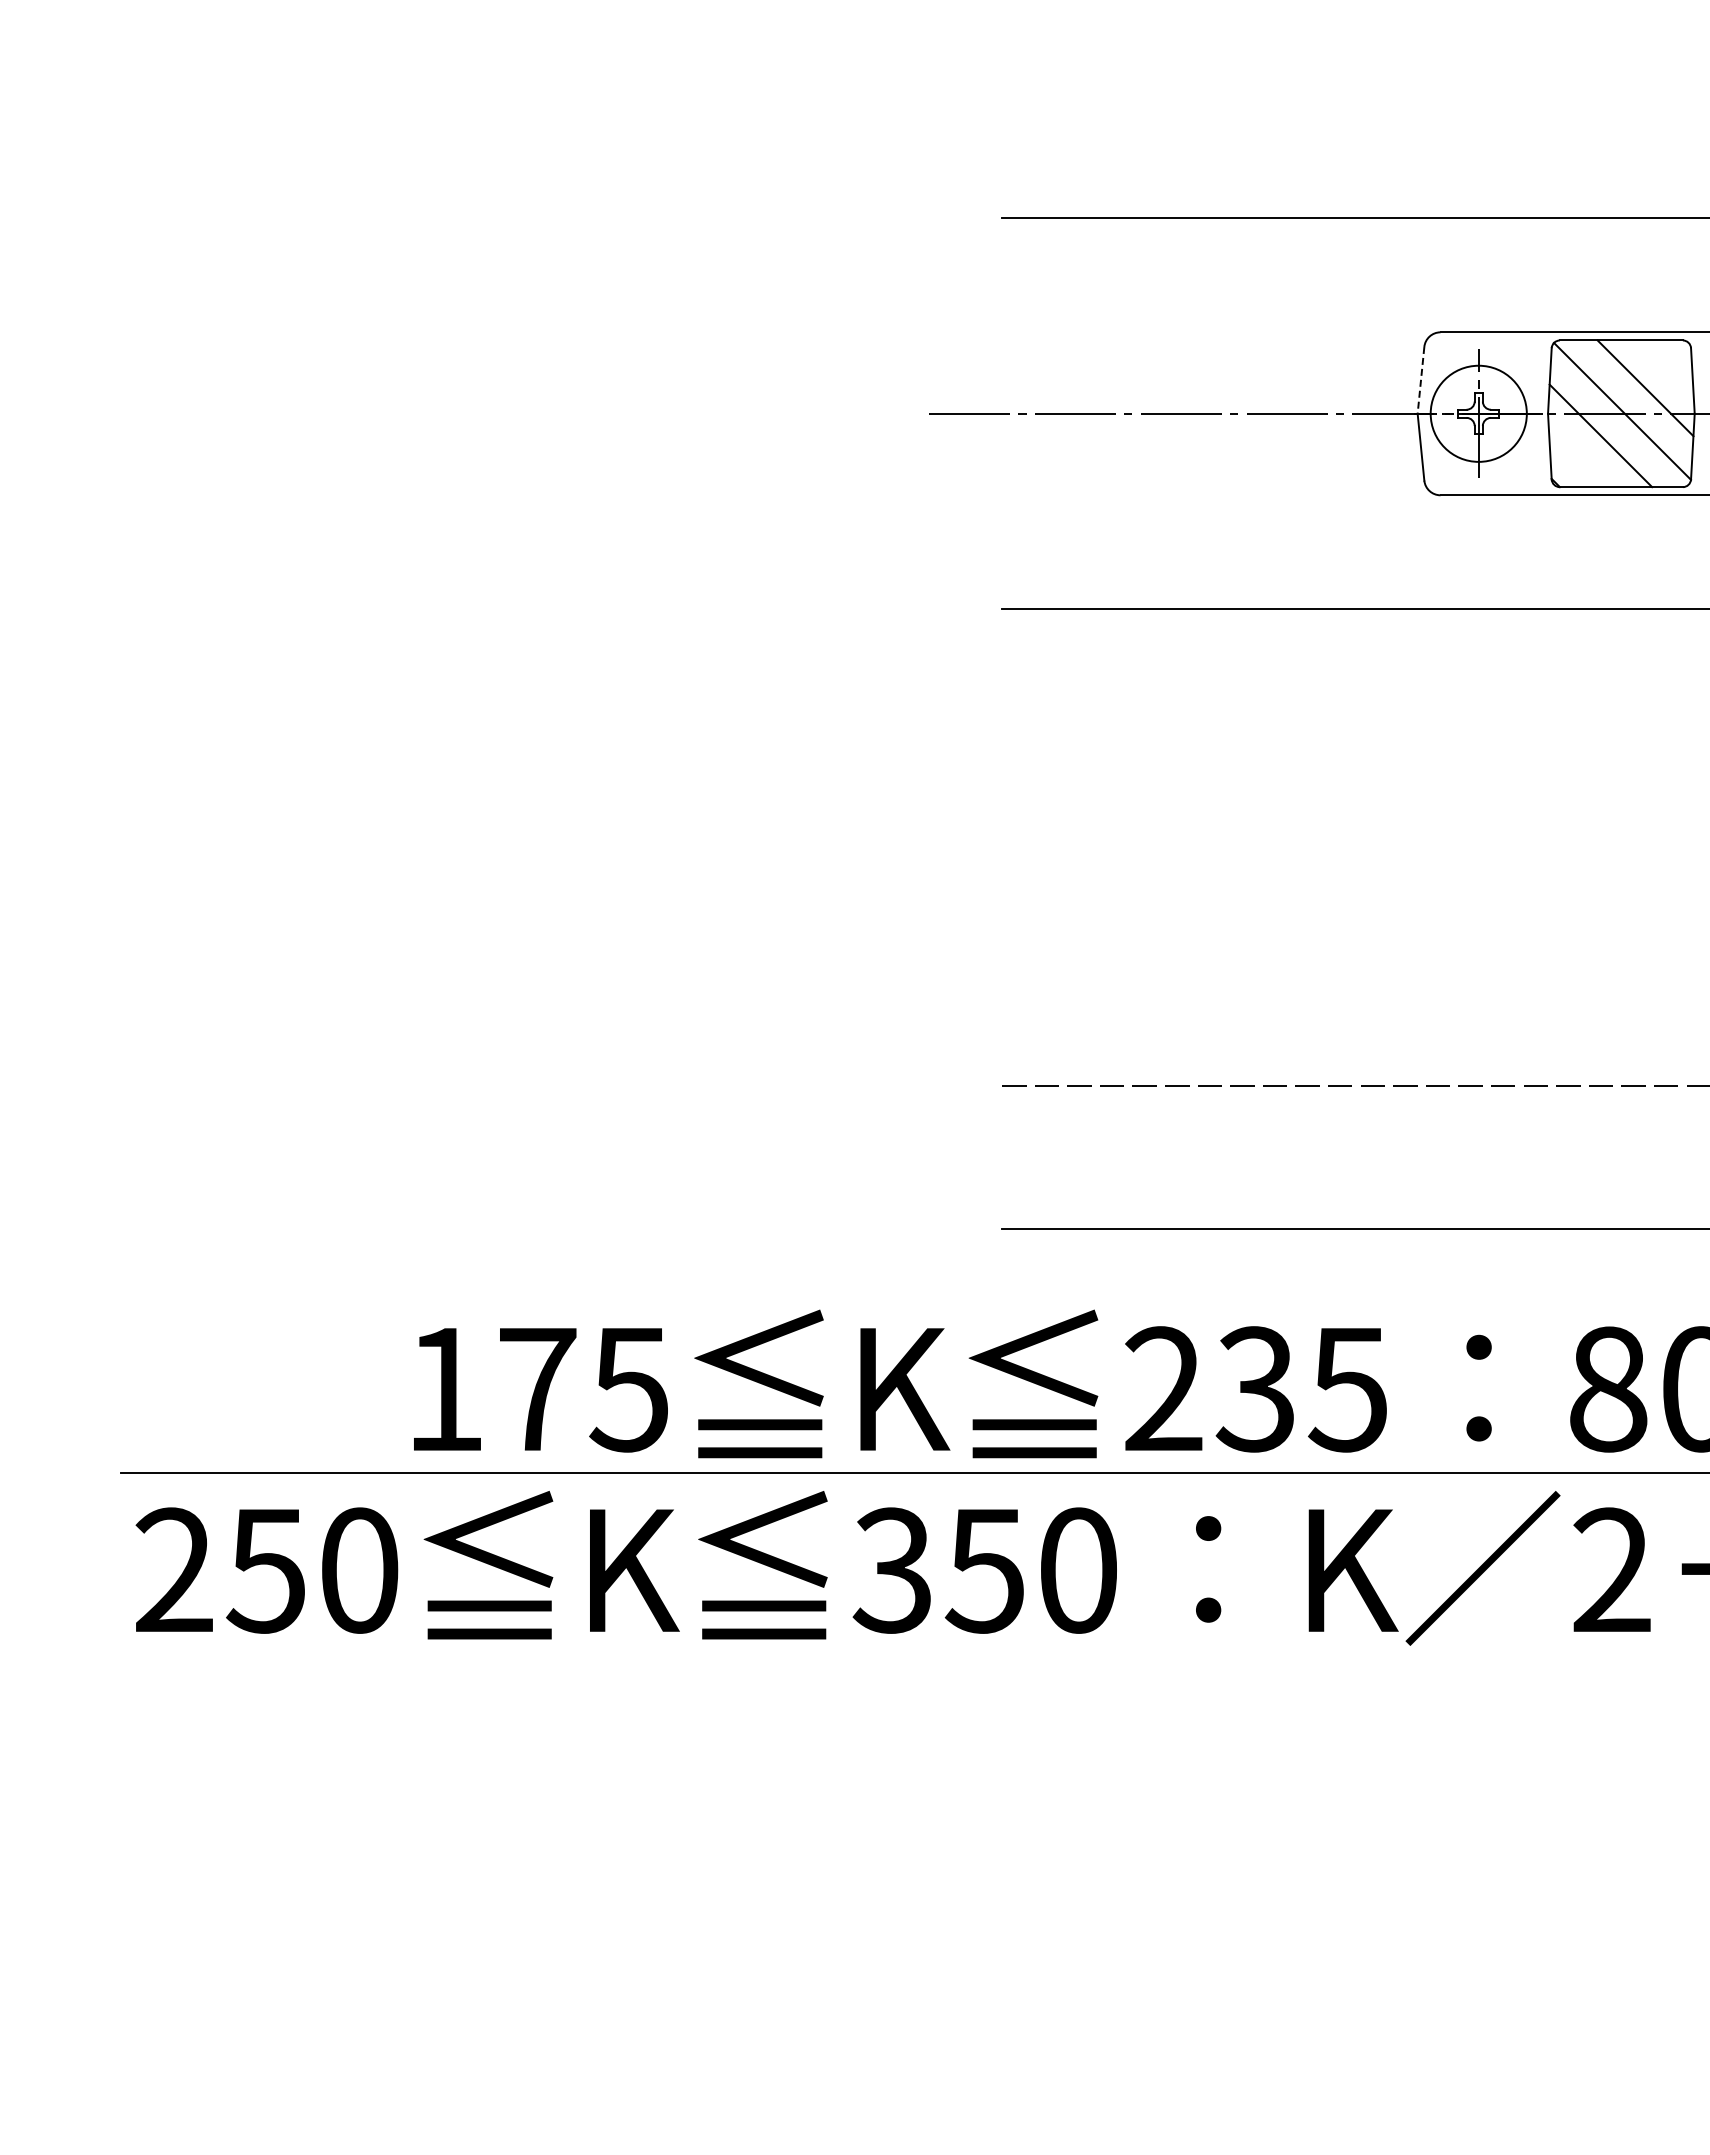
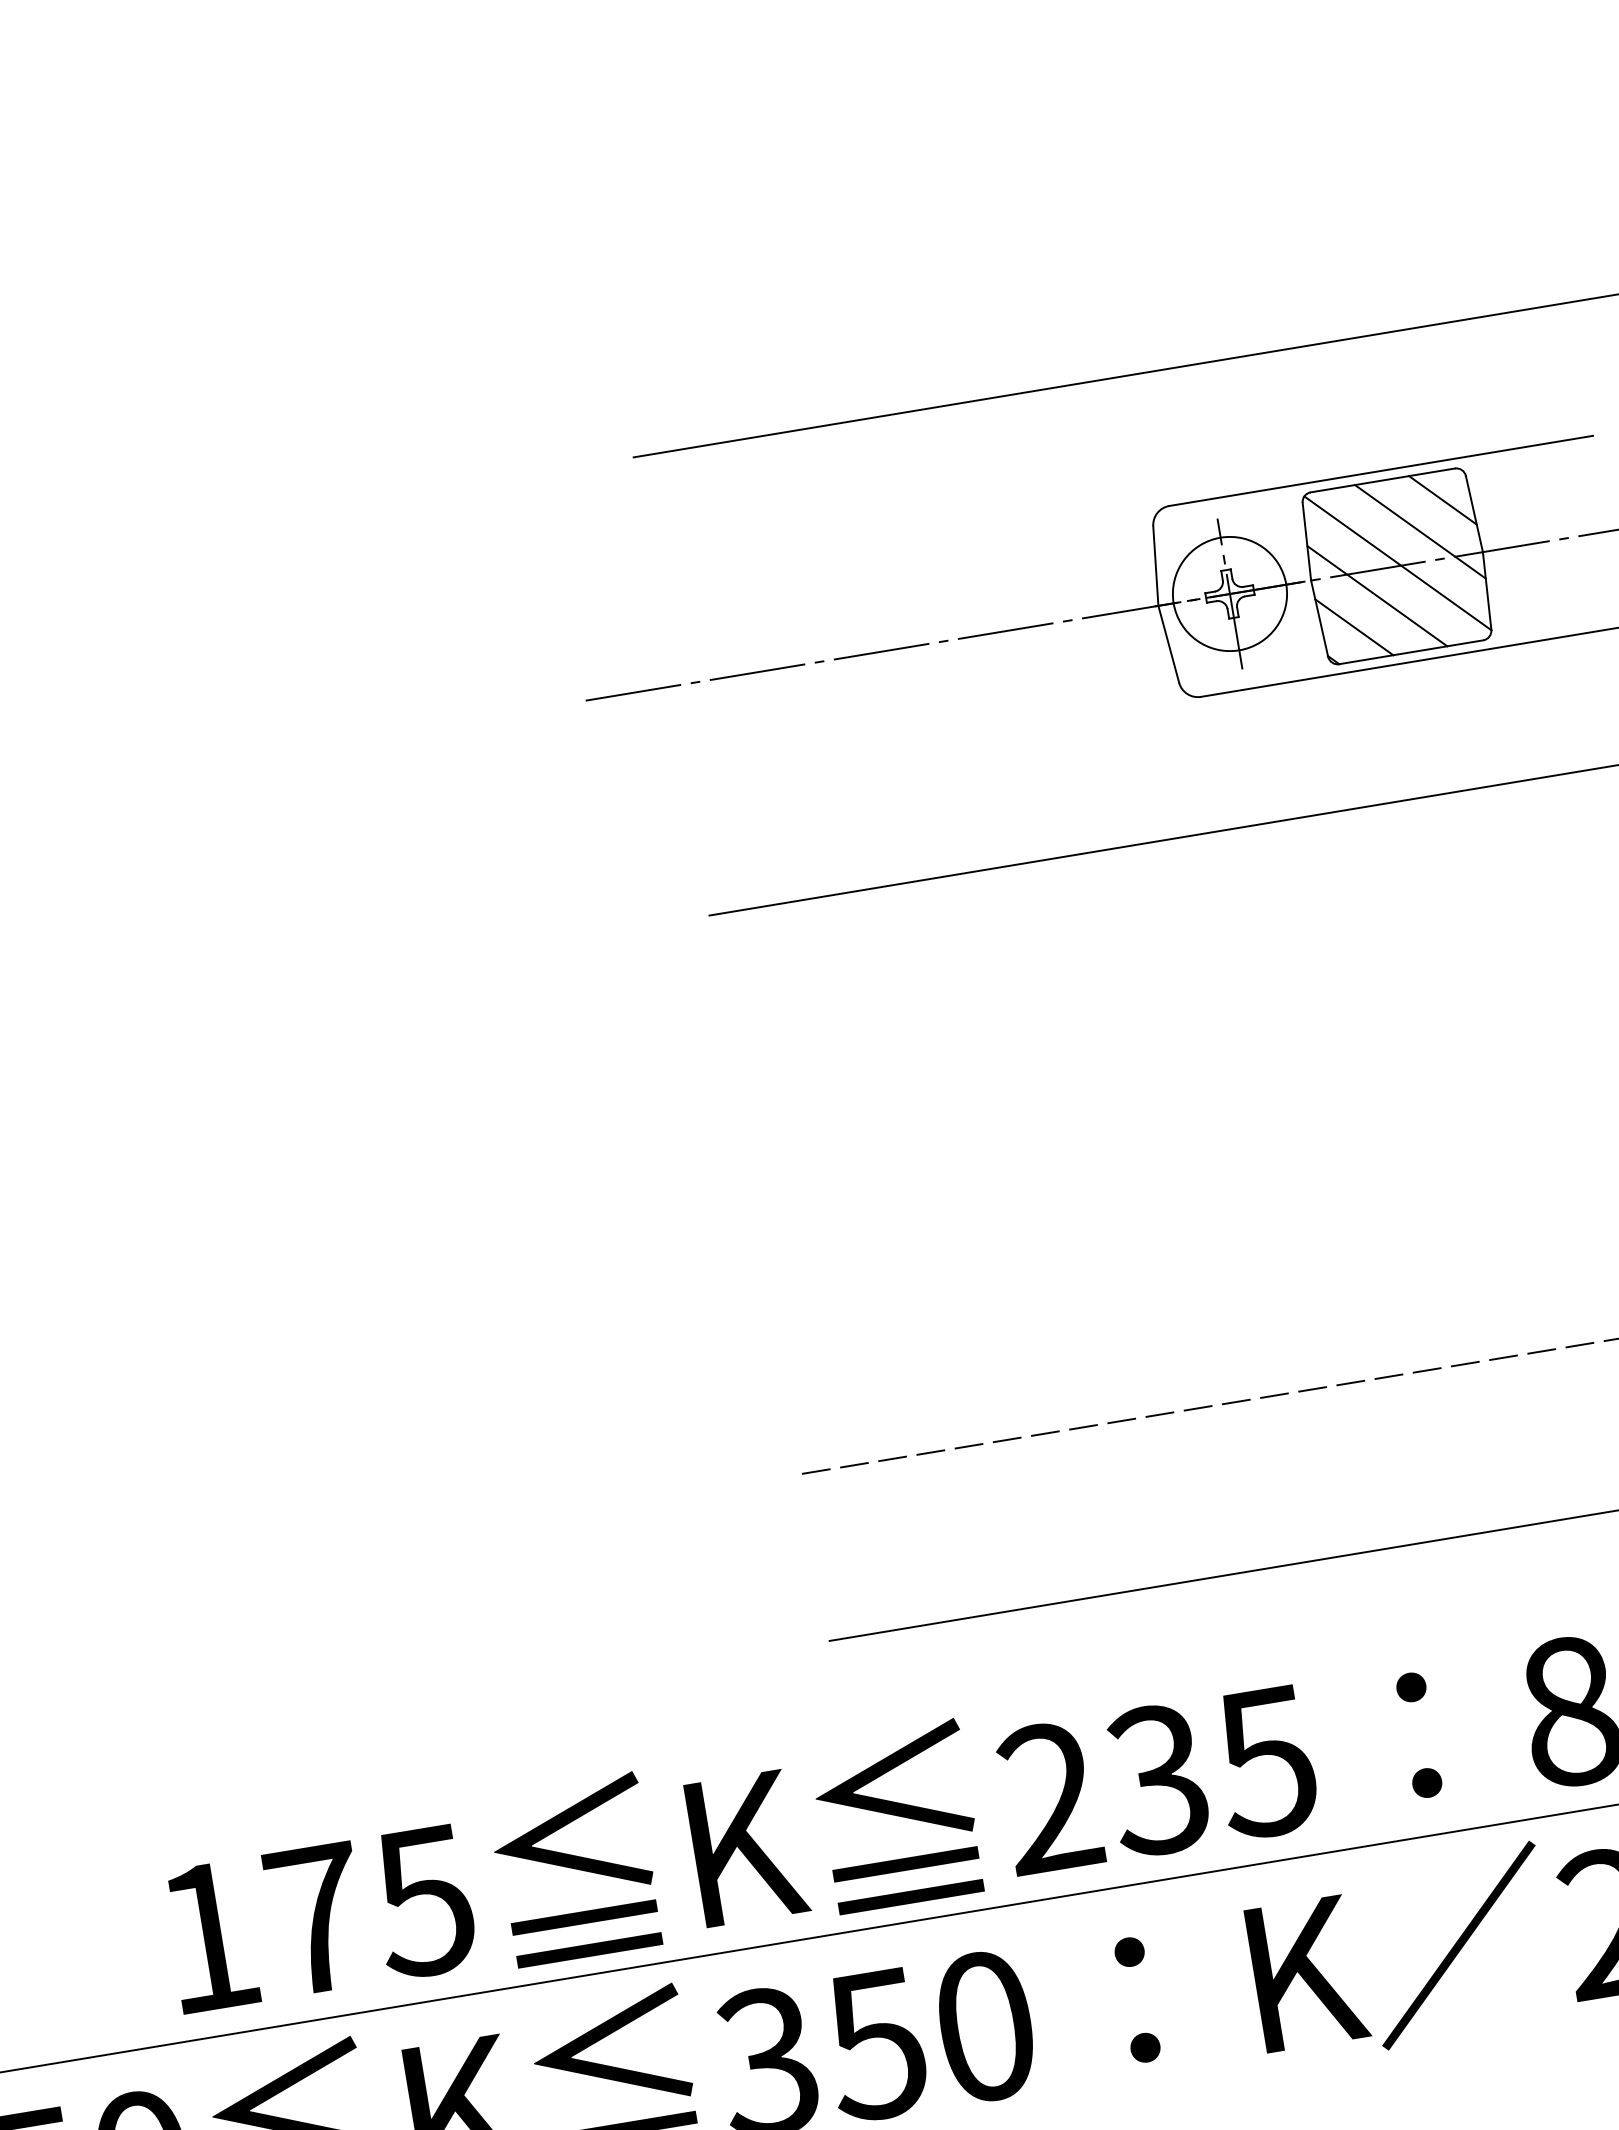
line: (1668, 365) -> (1442, 500), added
line: (1421, 380) -> (1156, 566), dashed -> solid
line: (1577, 458) -> (1354, 627), added

